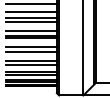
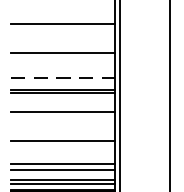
line: (31, 12) -> (62, 40), removed
line: (31, 22) -> (62, 61), removed
line: (32, 30) -> (64, 77), solid -> dashed
line: (31, 52) -> (62, 123), removed
line: (31, 65) -> (62, 150), removed

